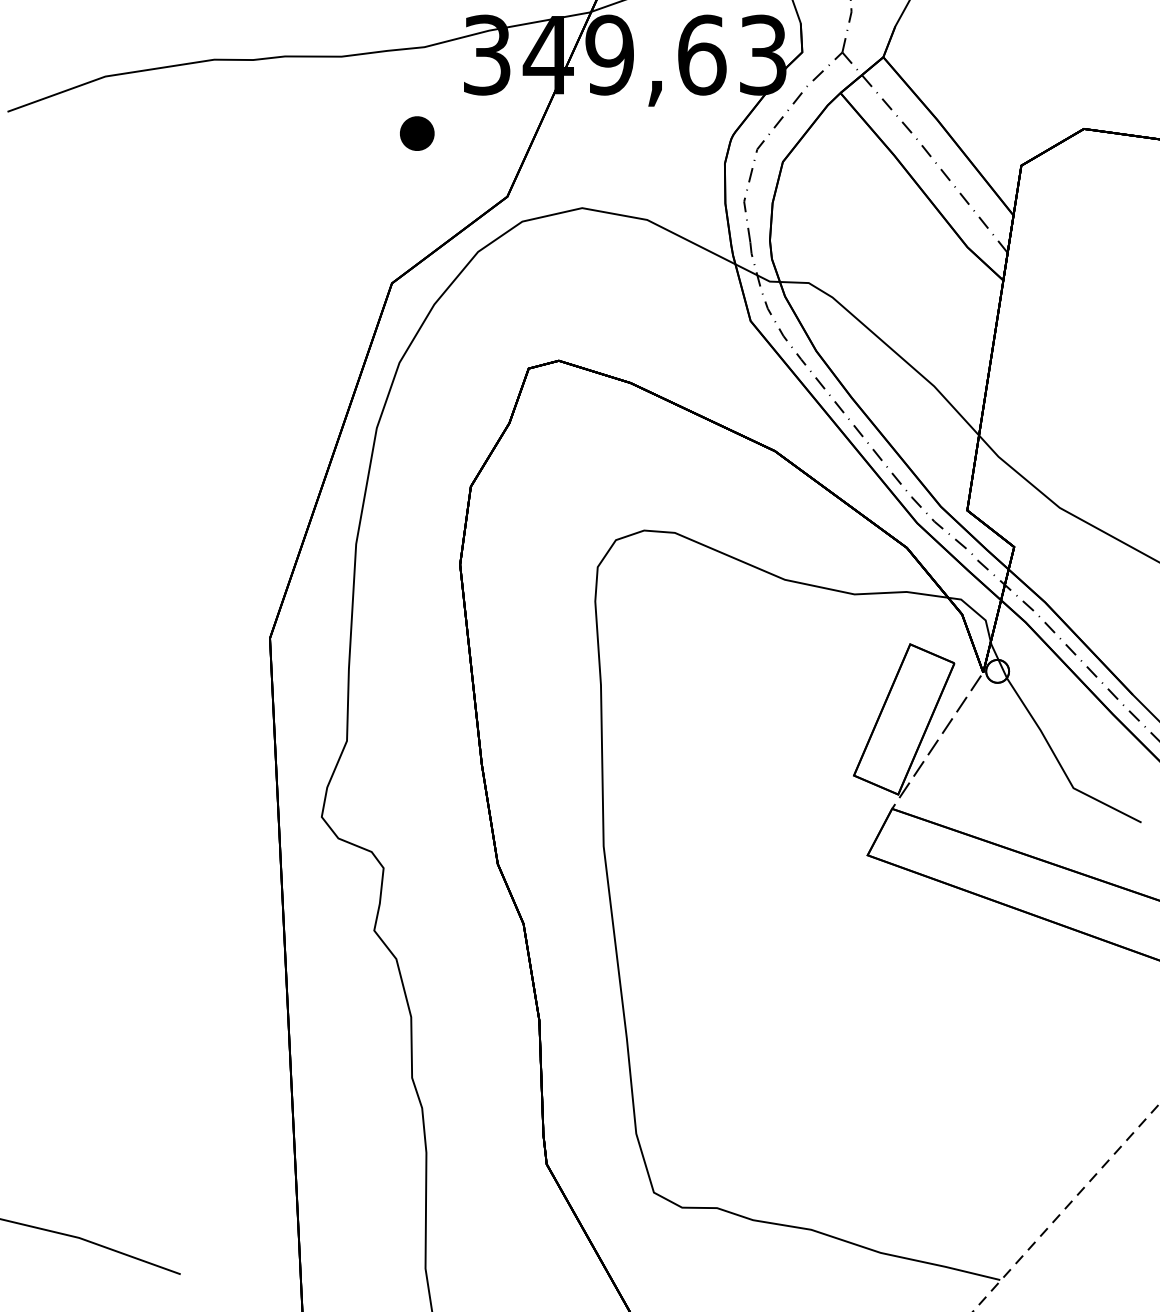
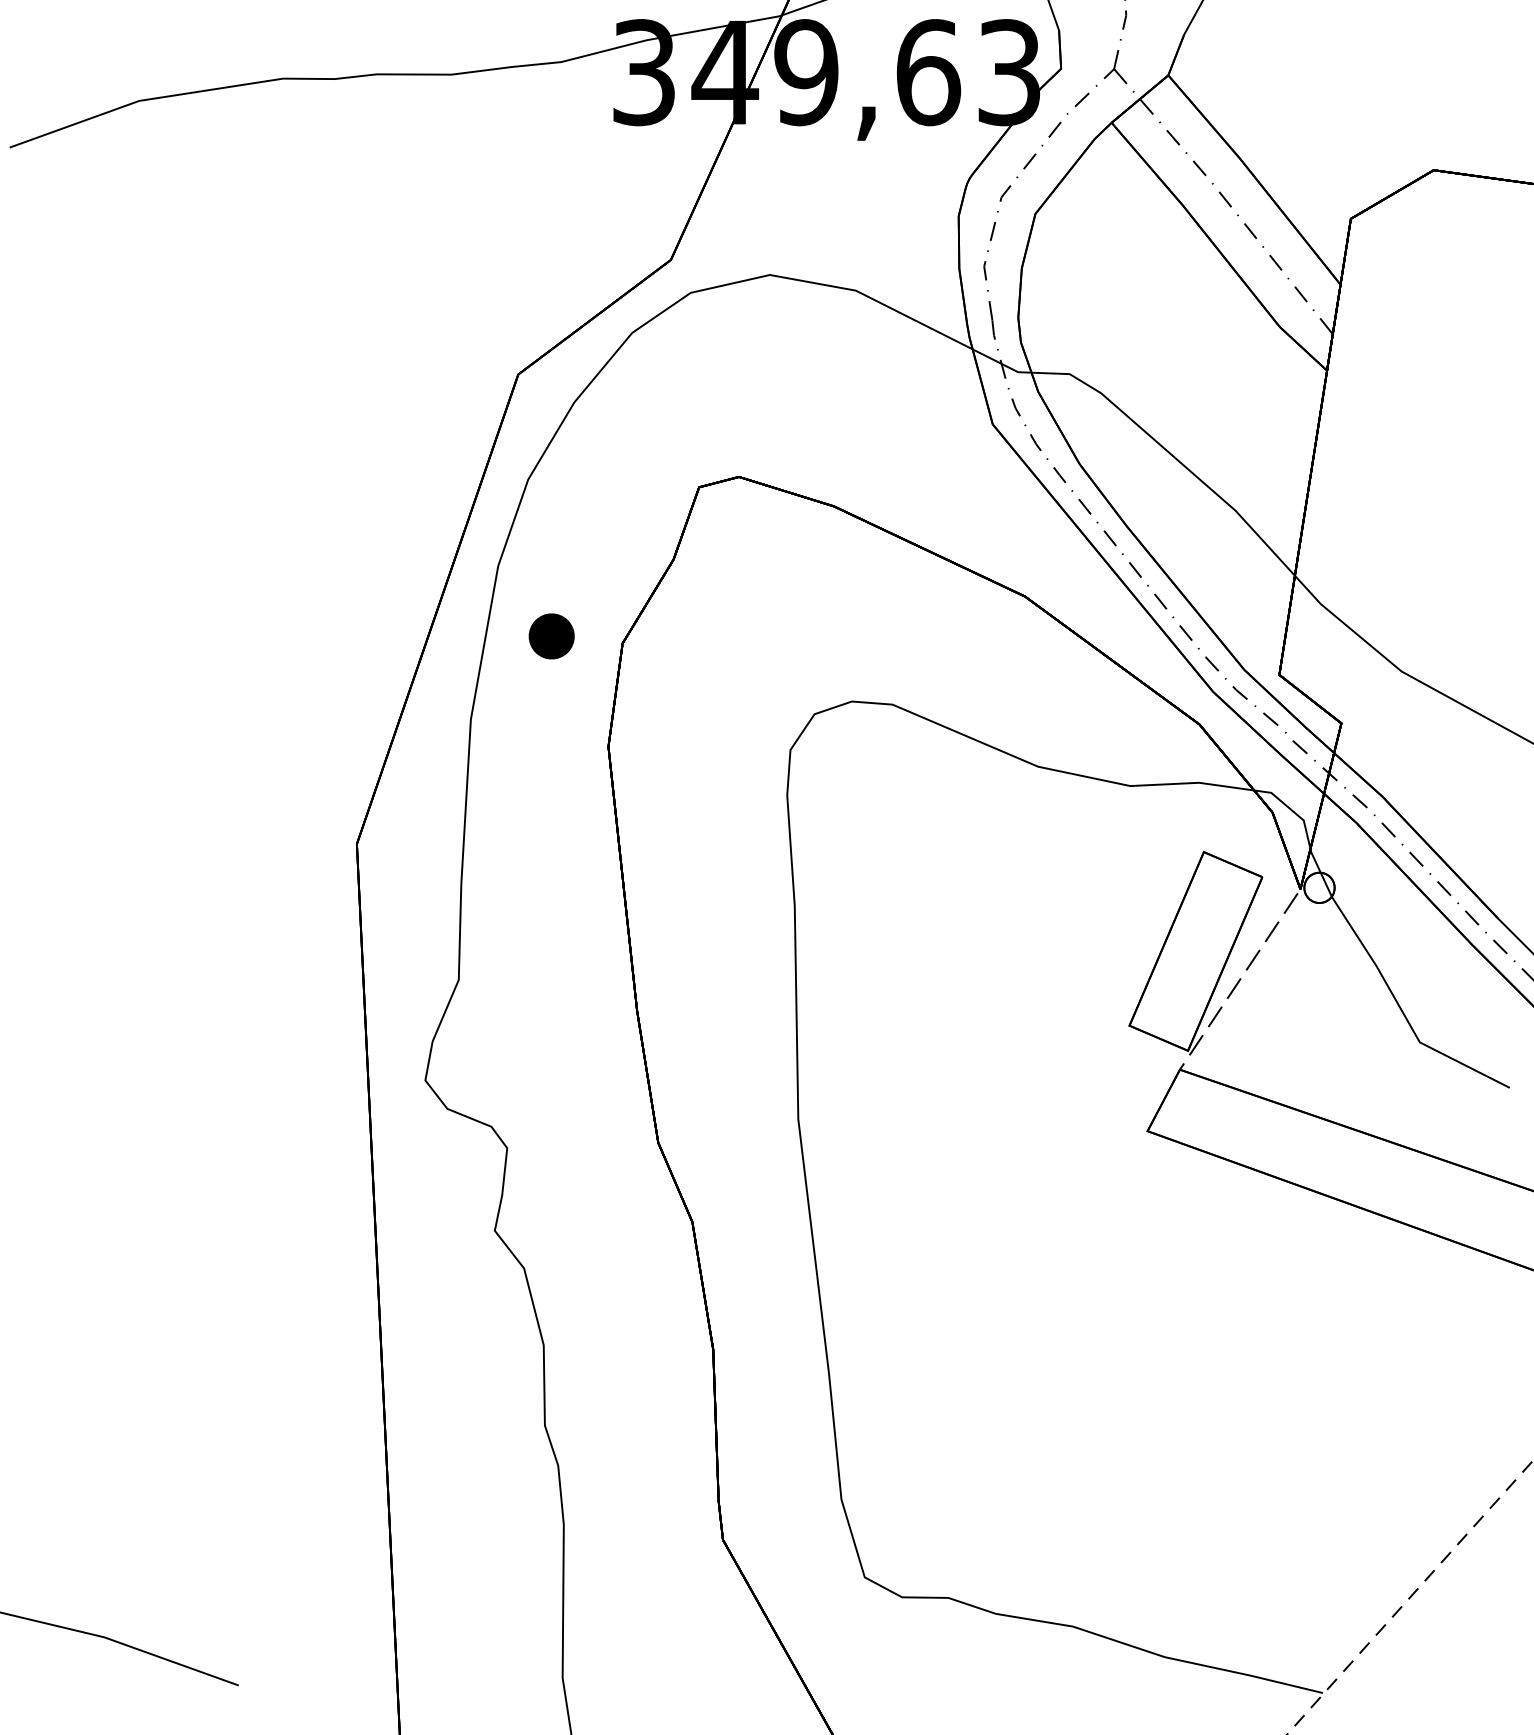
part: (417, 133) -> (551, 636), moved

